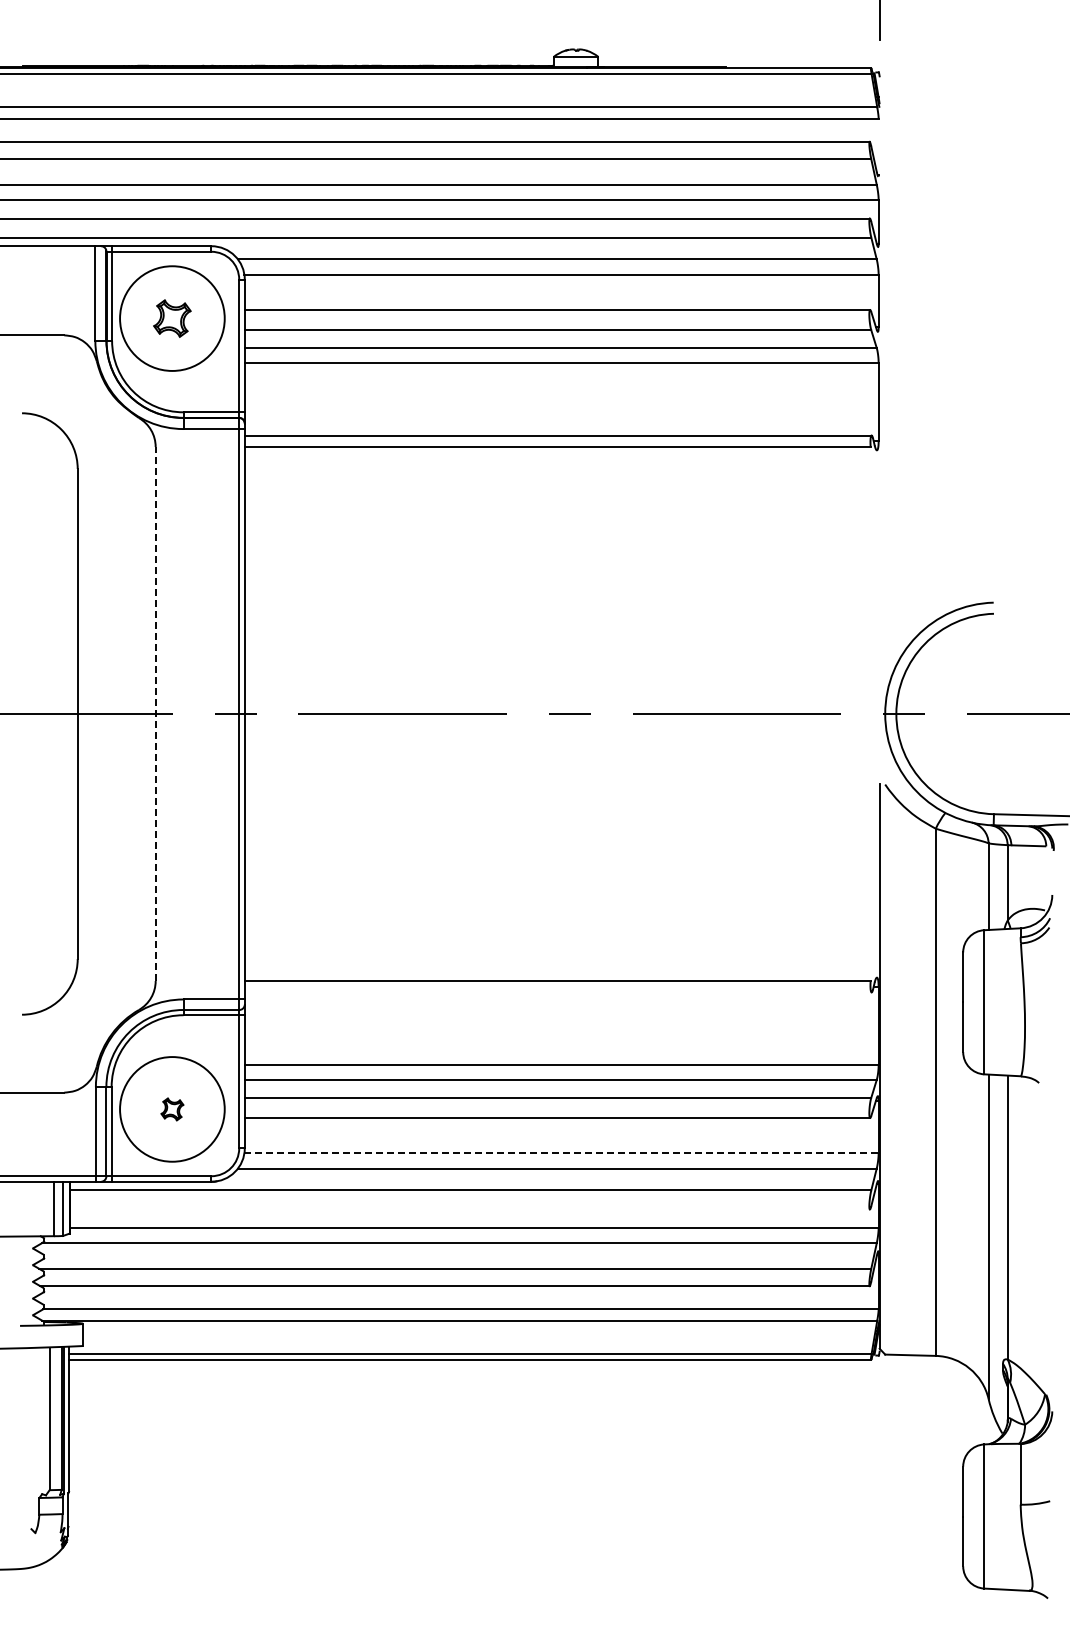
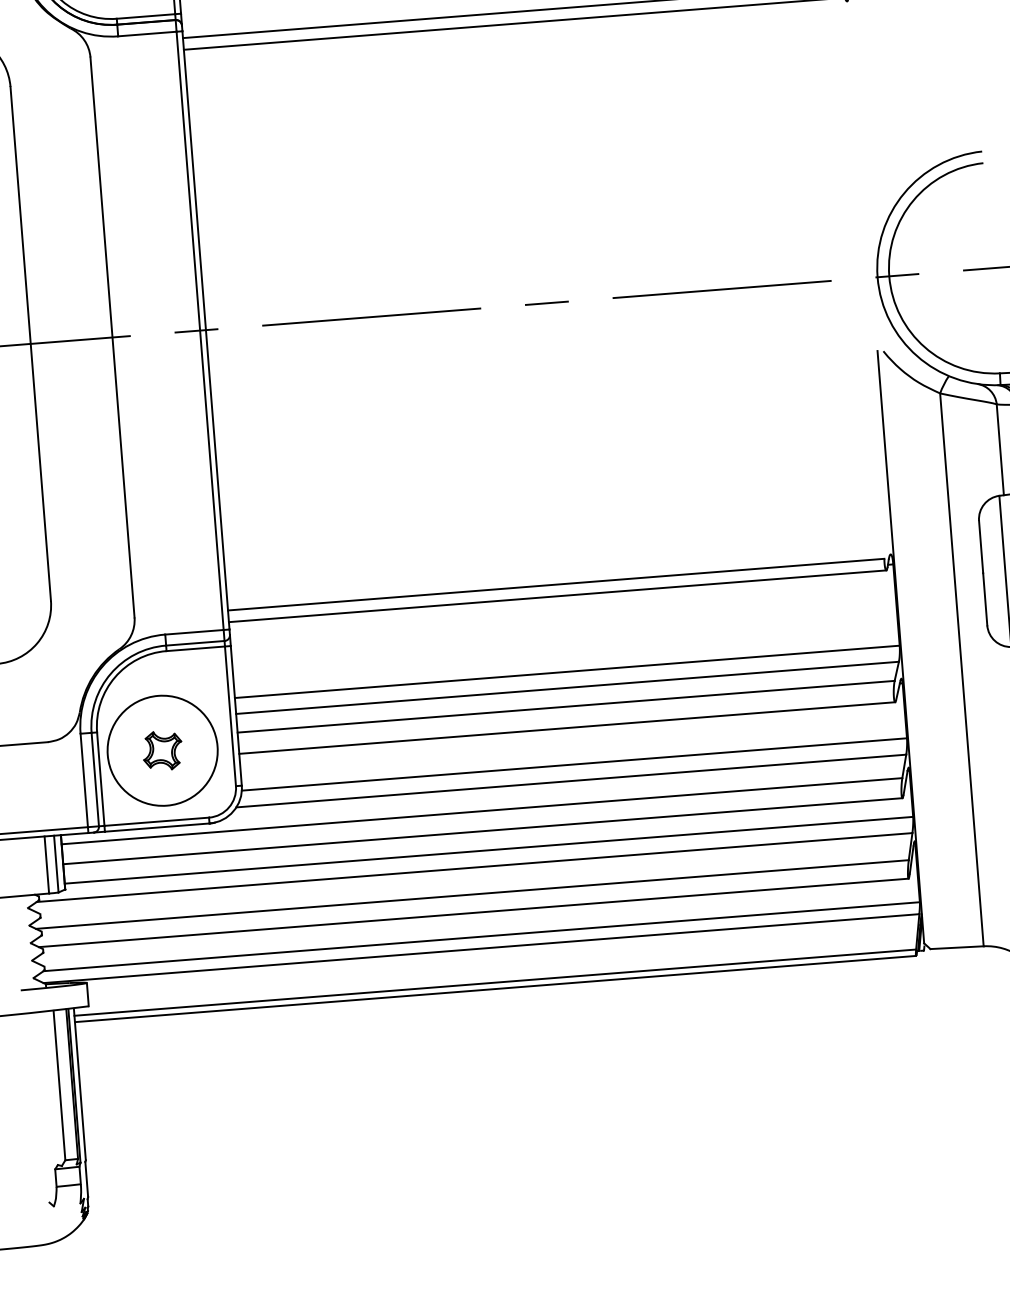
line: (155, 713) -> (112, 336), dashed -> solid
line: (557, 992) -> (556, 596), added
part: (172, 1109) -> (162, 750), size x1.67
line: (562, 1153) -> (575, 764), dashed -> solid
line: (469, 1209) -> (482, 831), added

